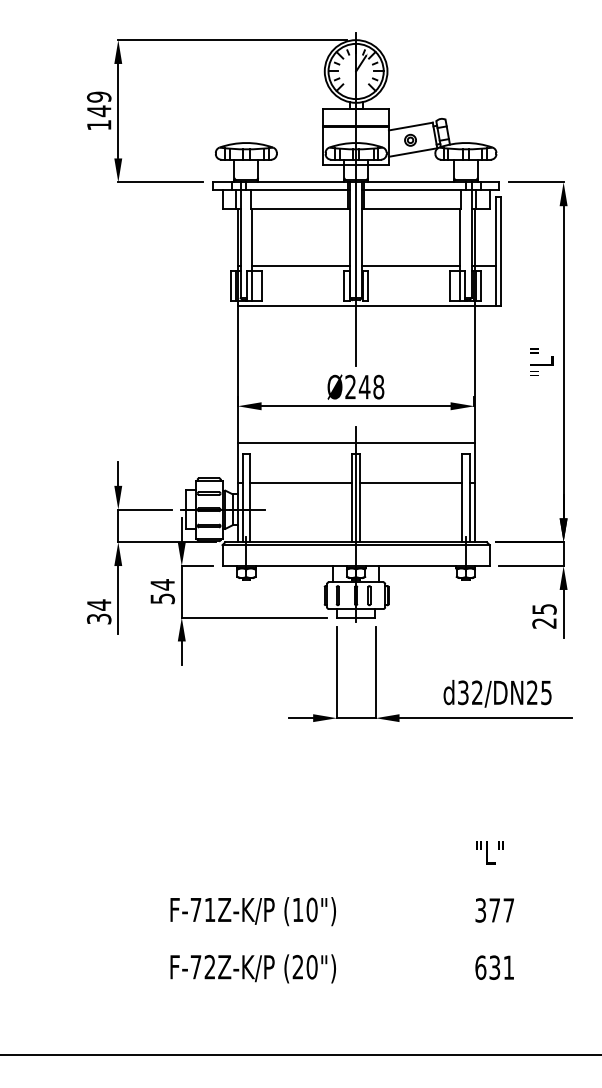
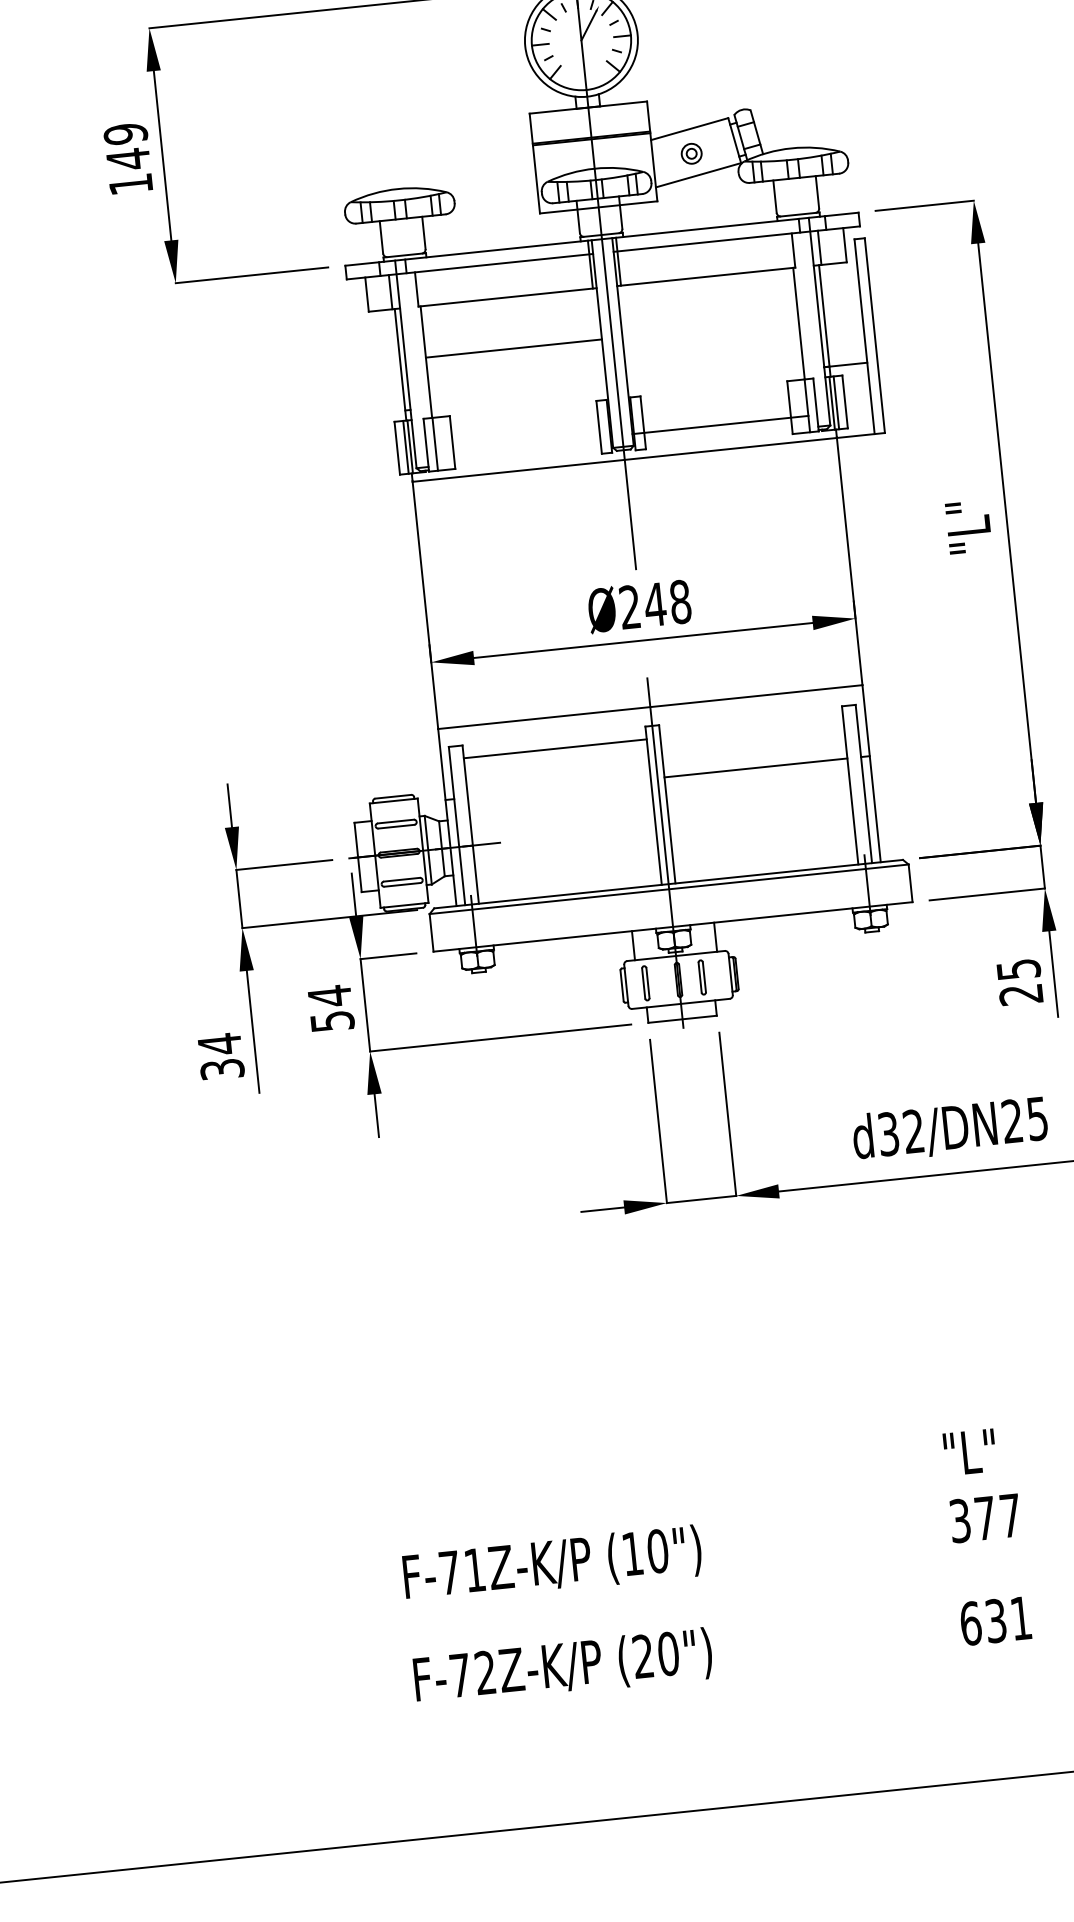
line: (301, 265) -> (514, 348), moved
line: (410, 265) -> (719, 424), moved
line: (301, 483) -> (555, 749), moved
text: (489, 852) -> (968, 1451), moved

